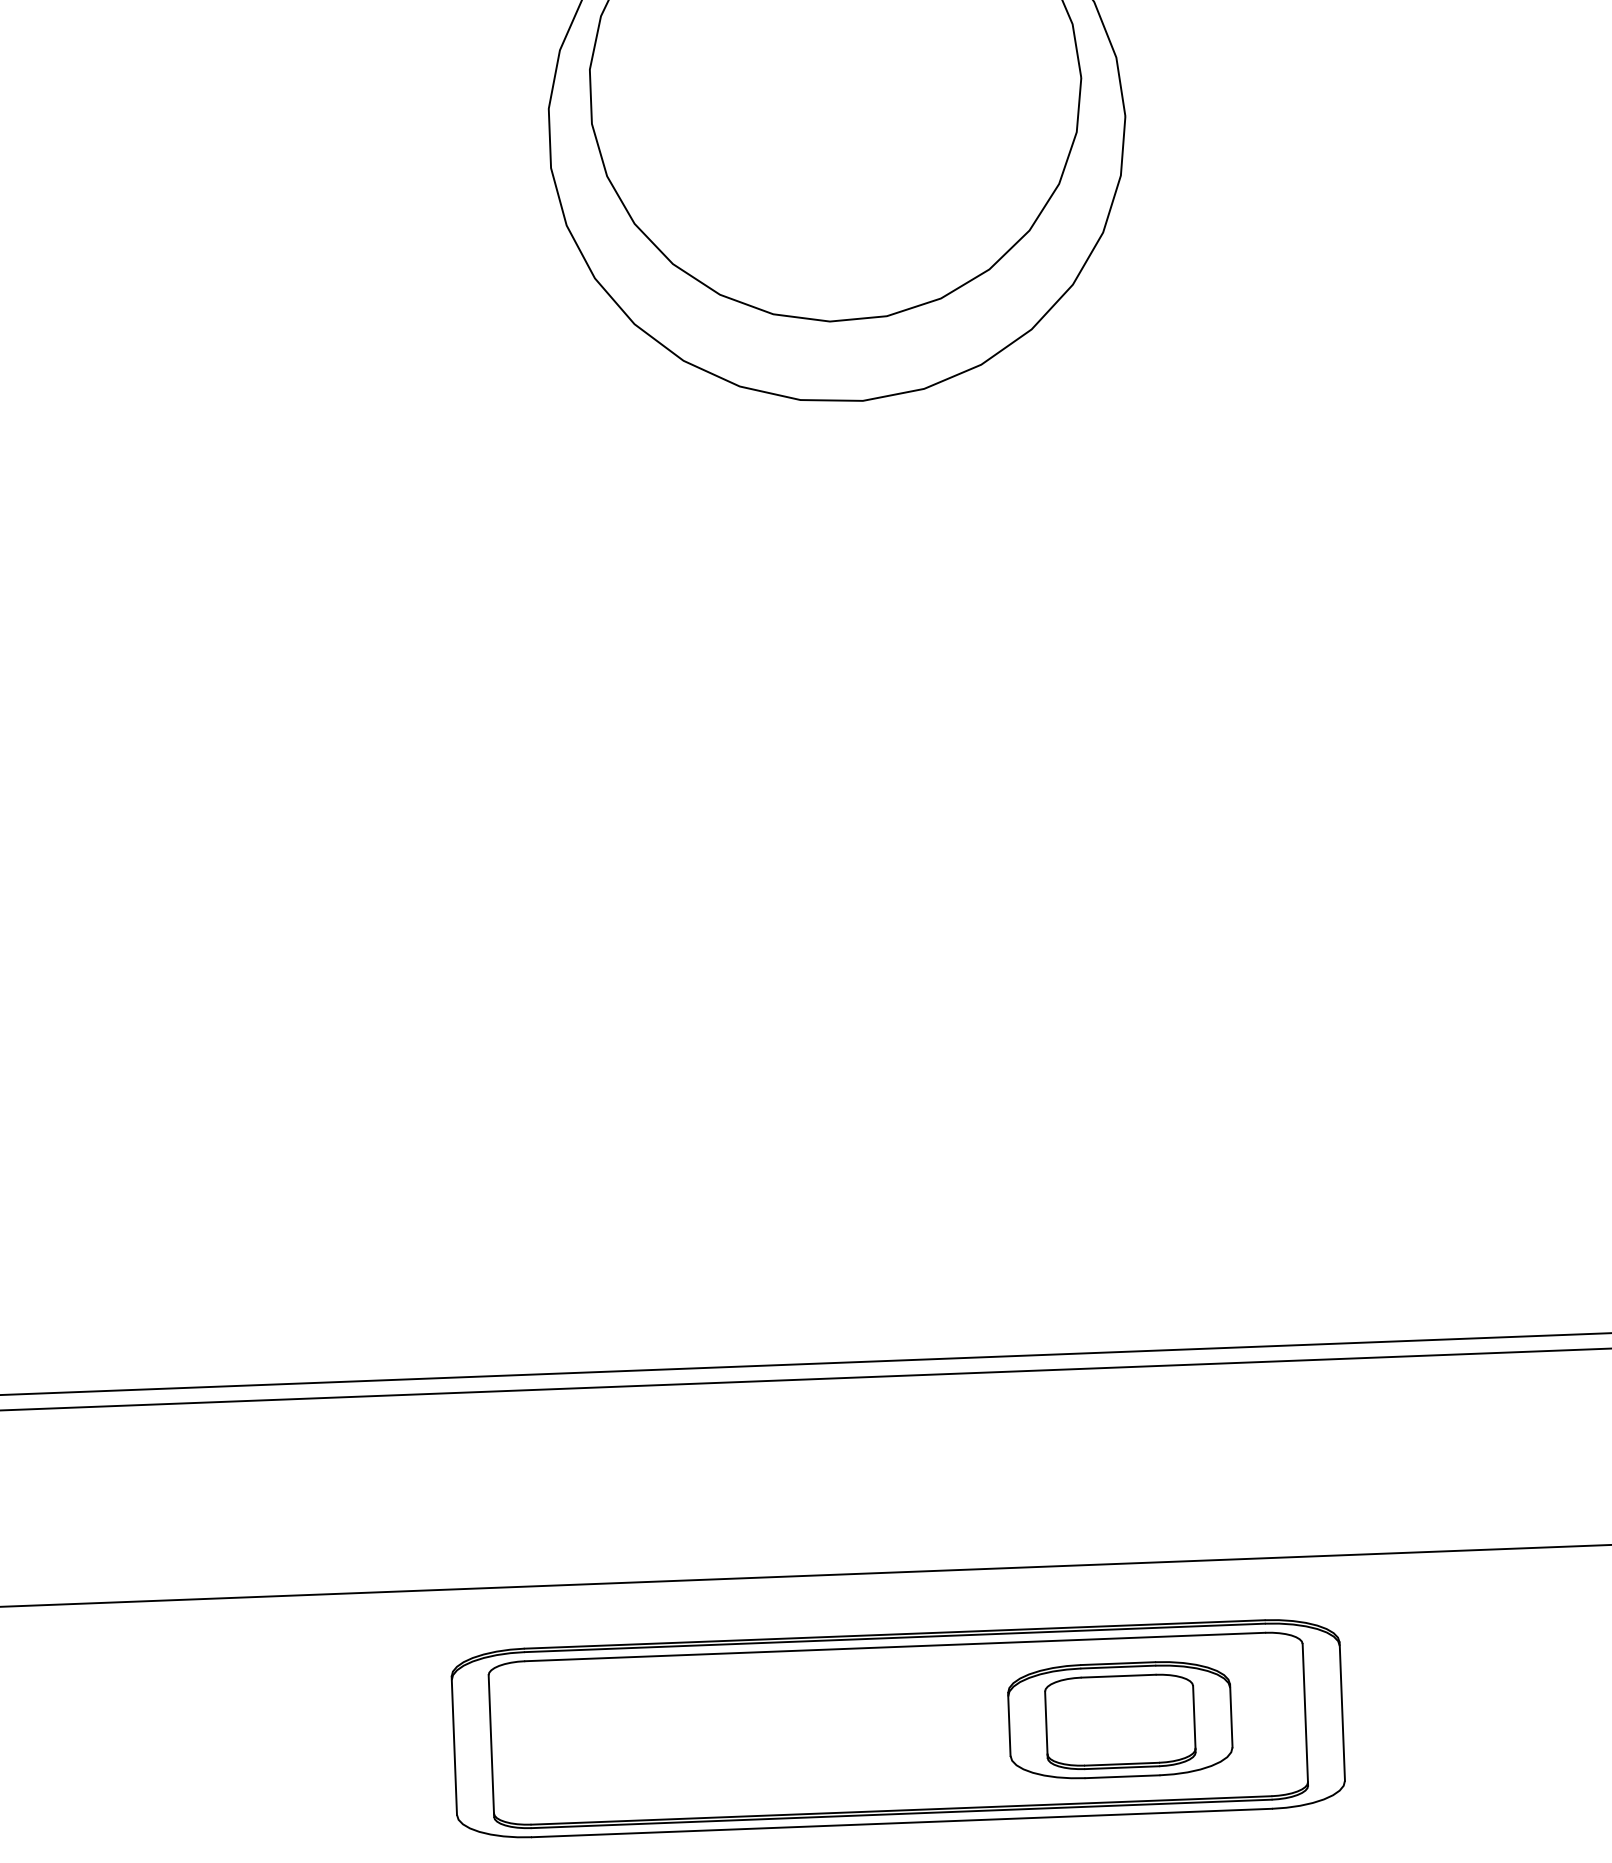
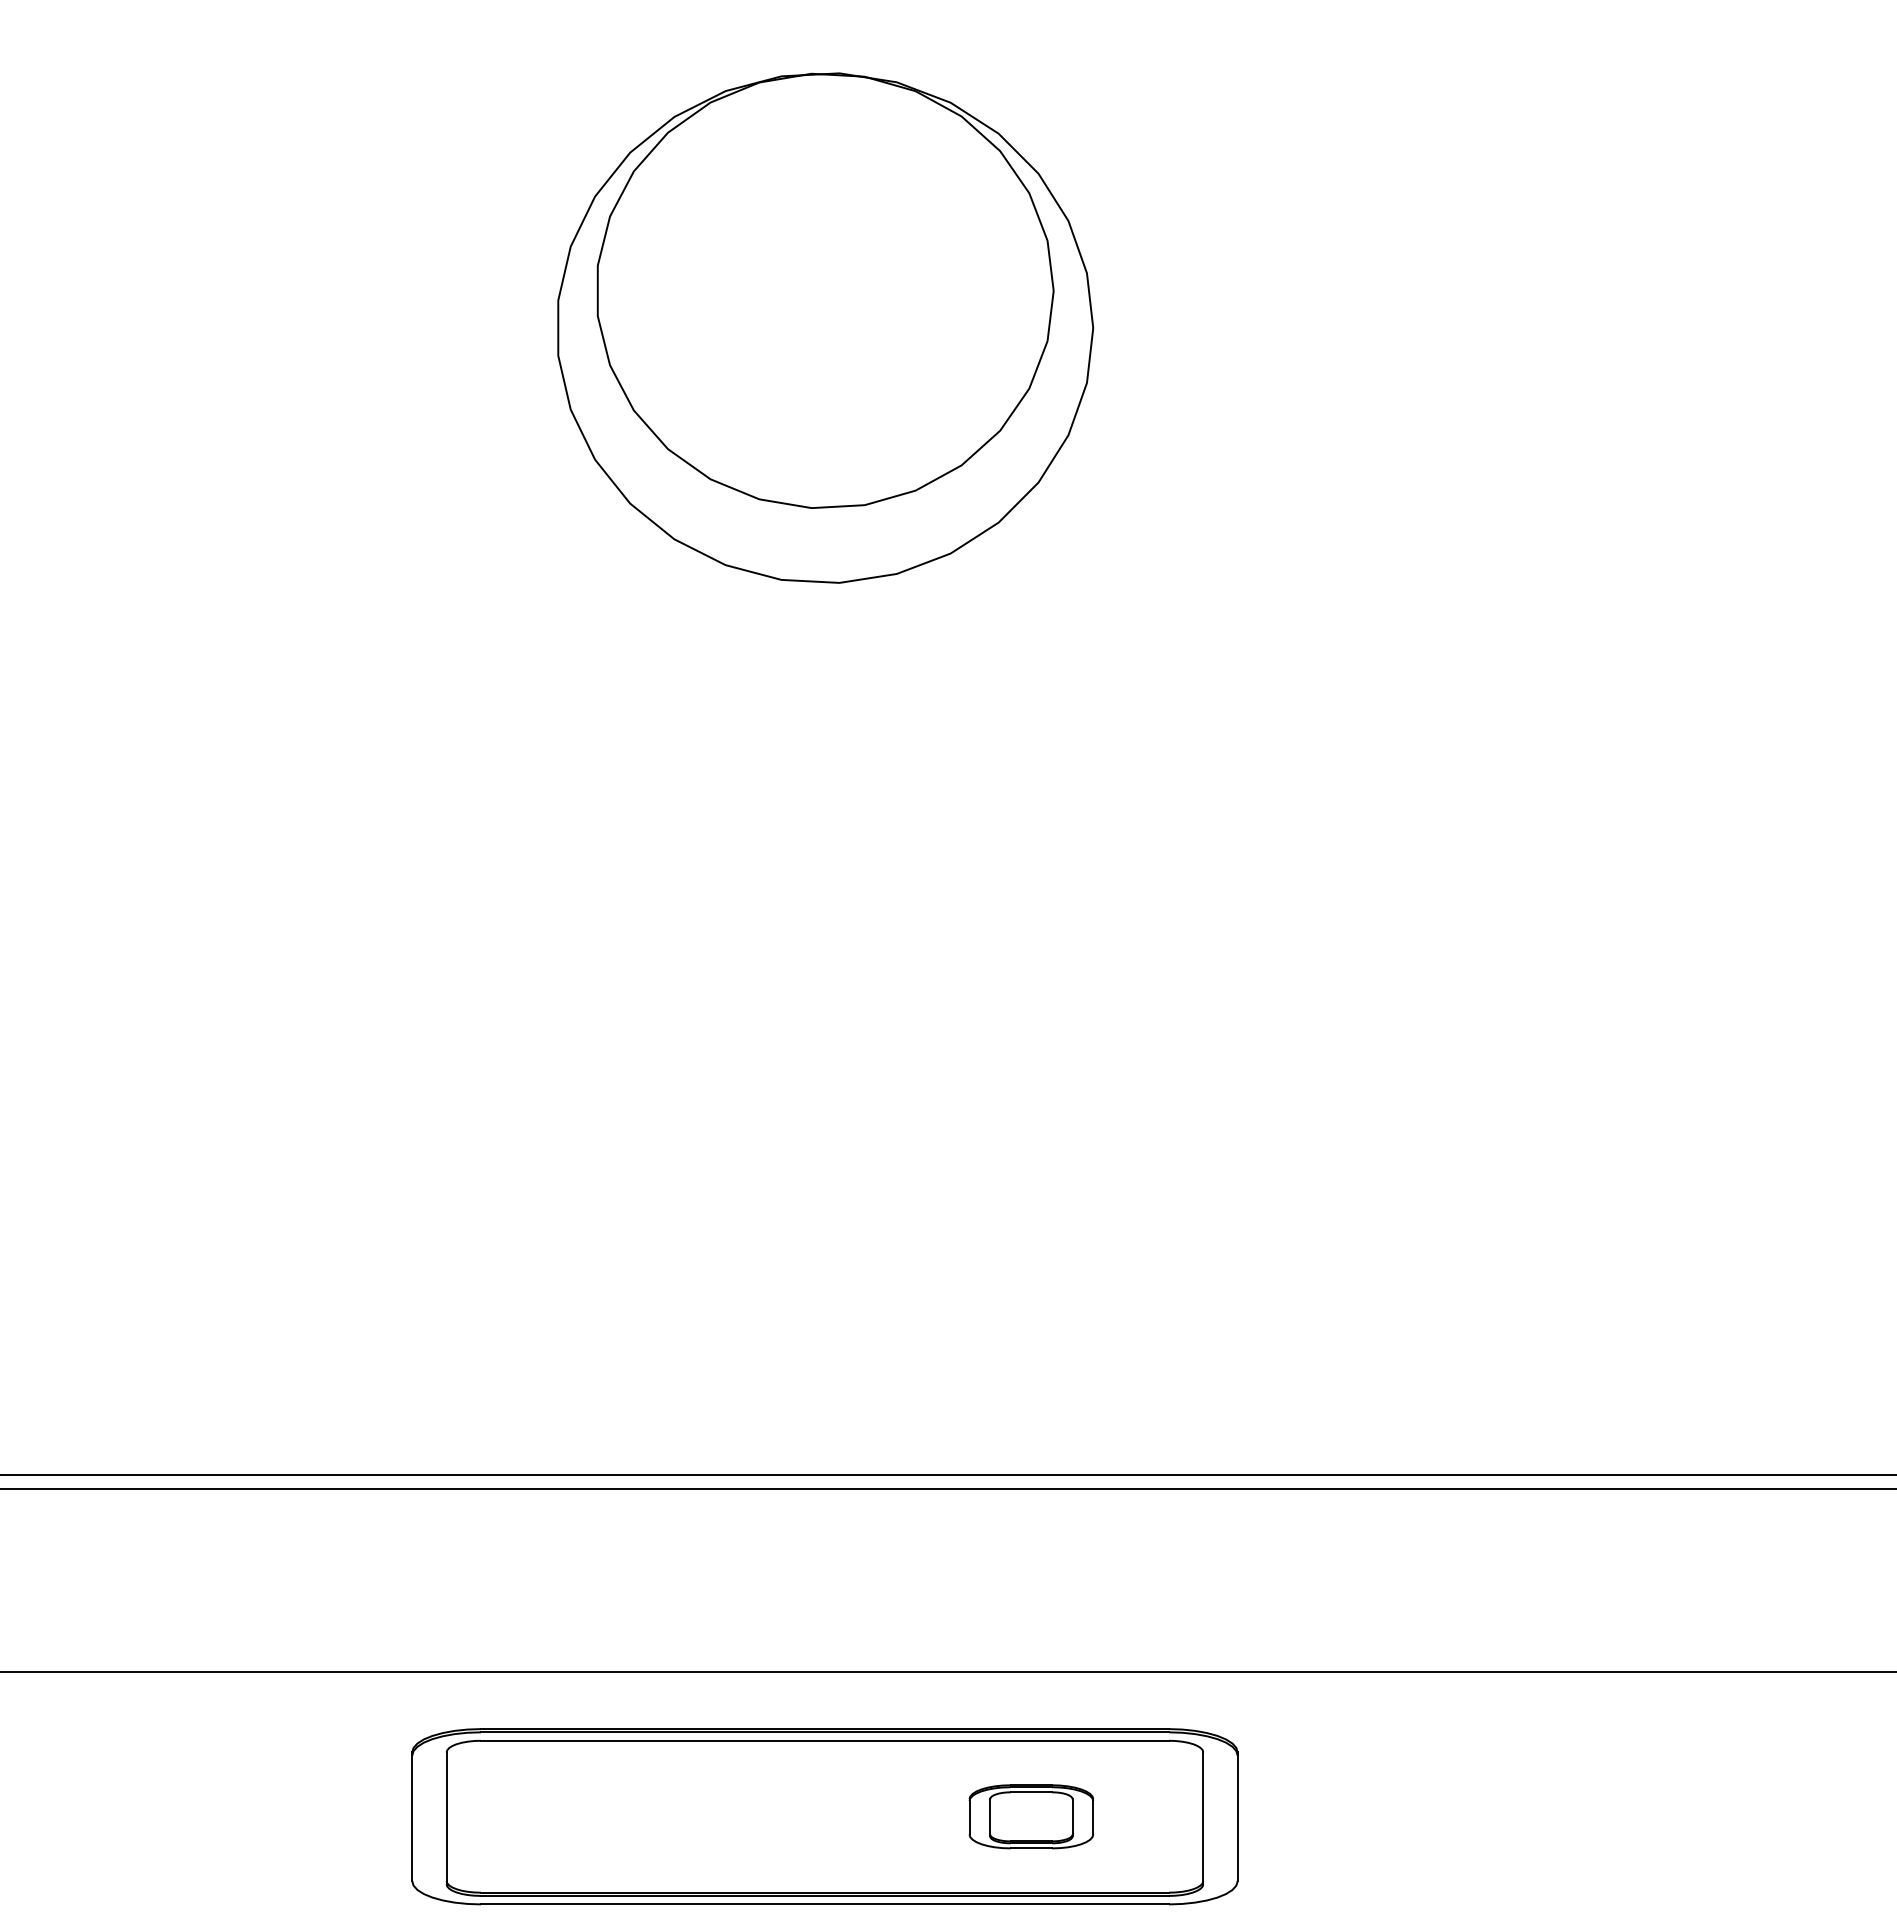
part: (1120, 1719) -> (1031, 1816), size x0.6

